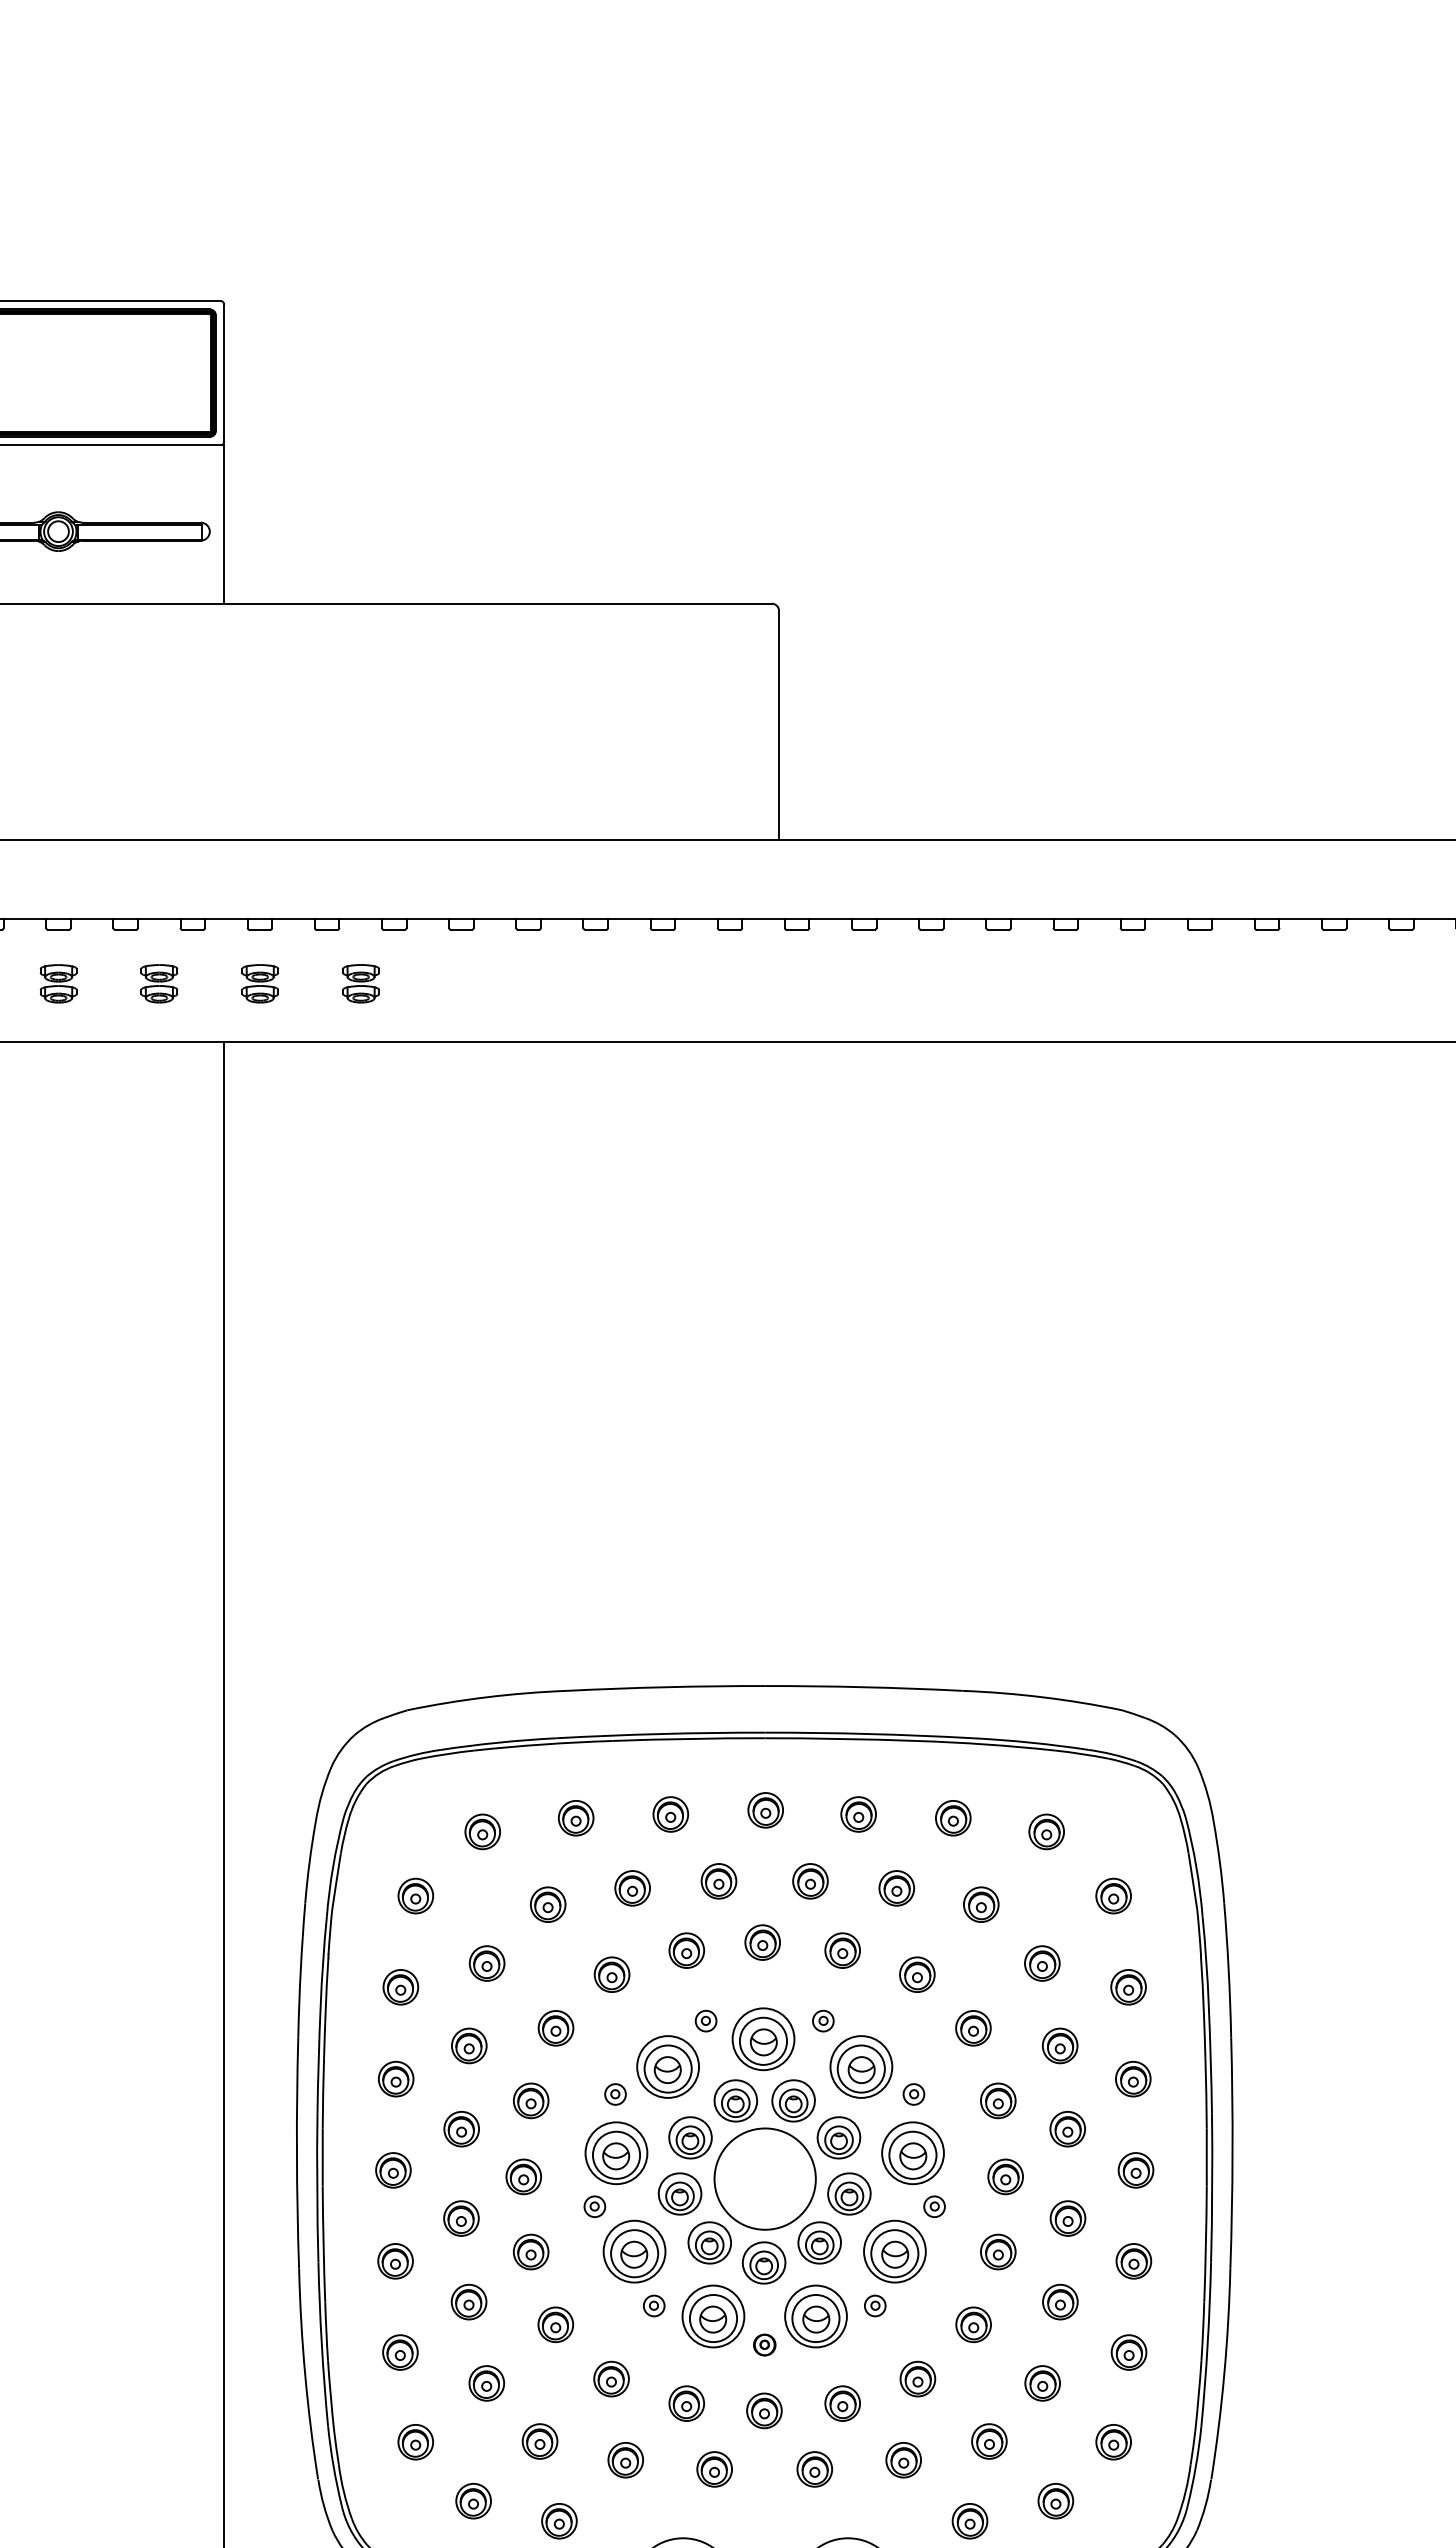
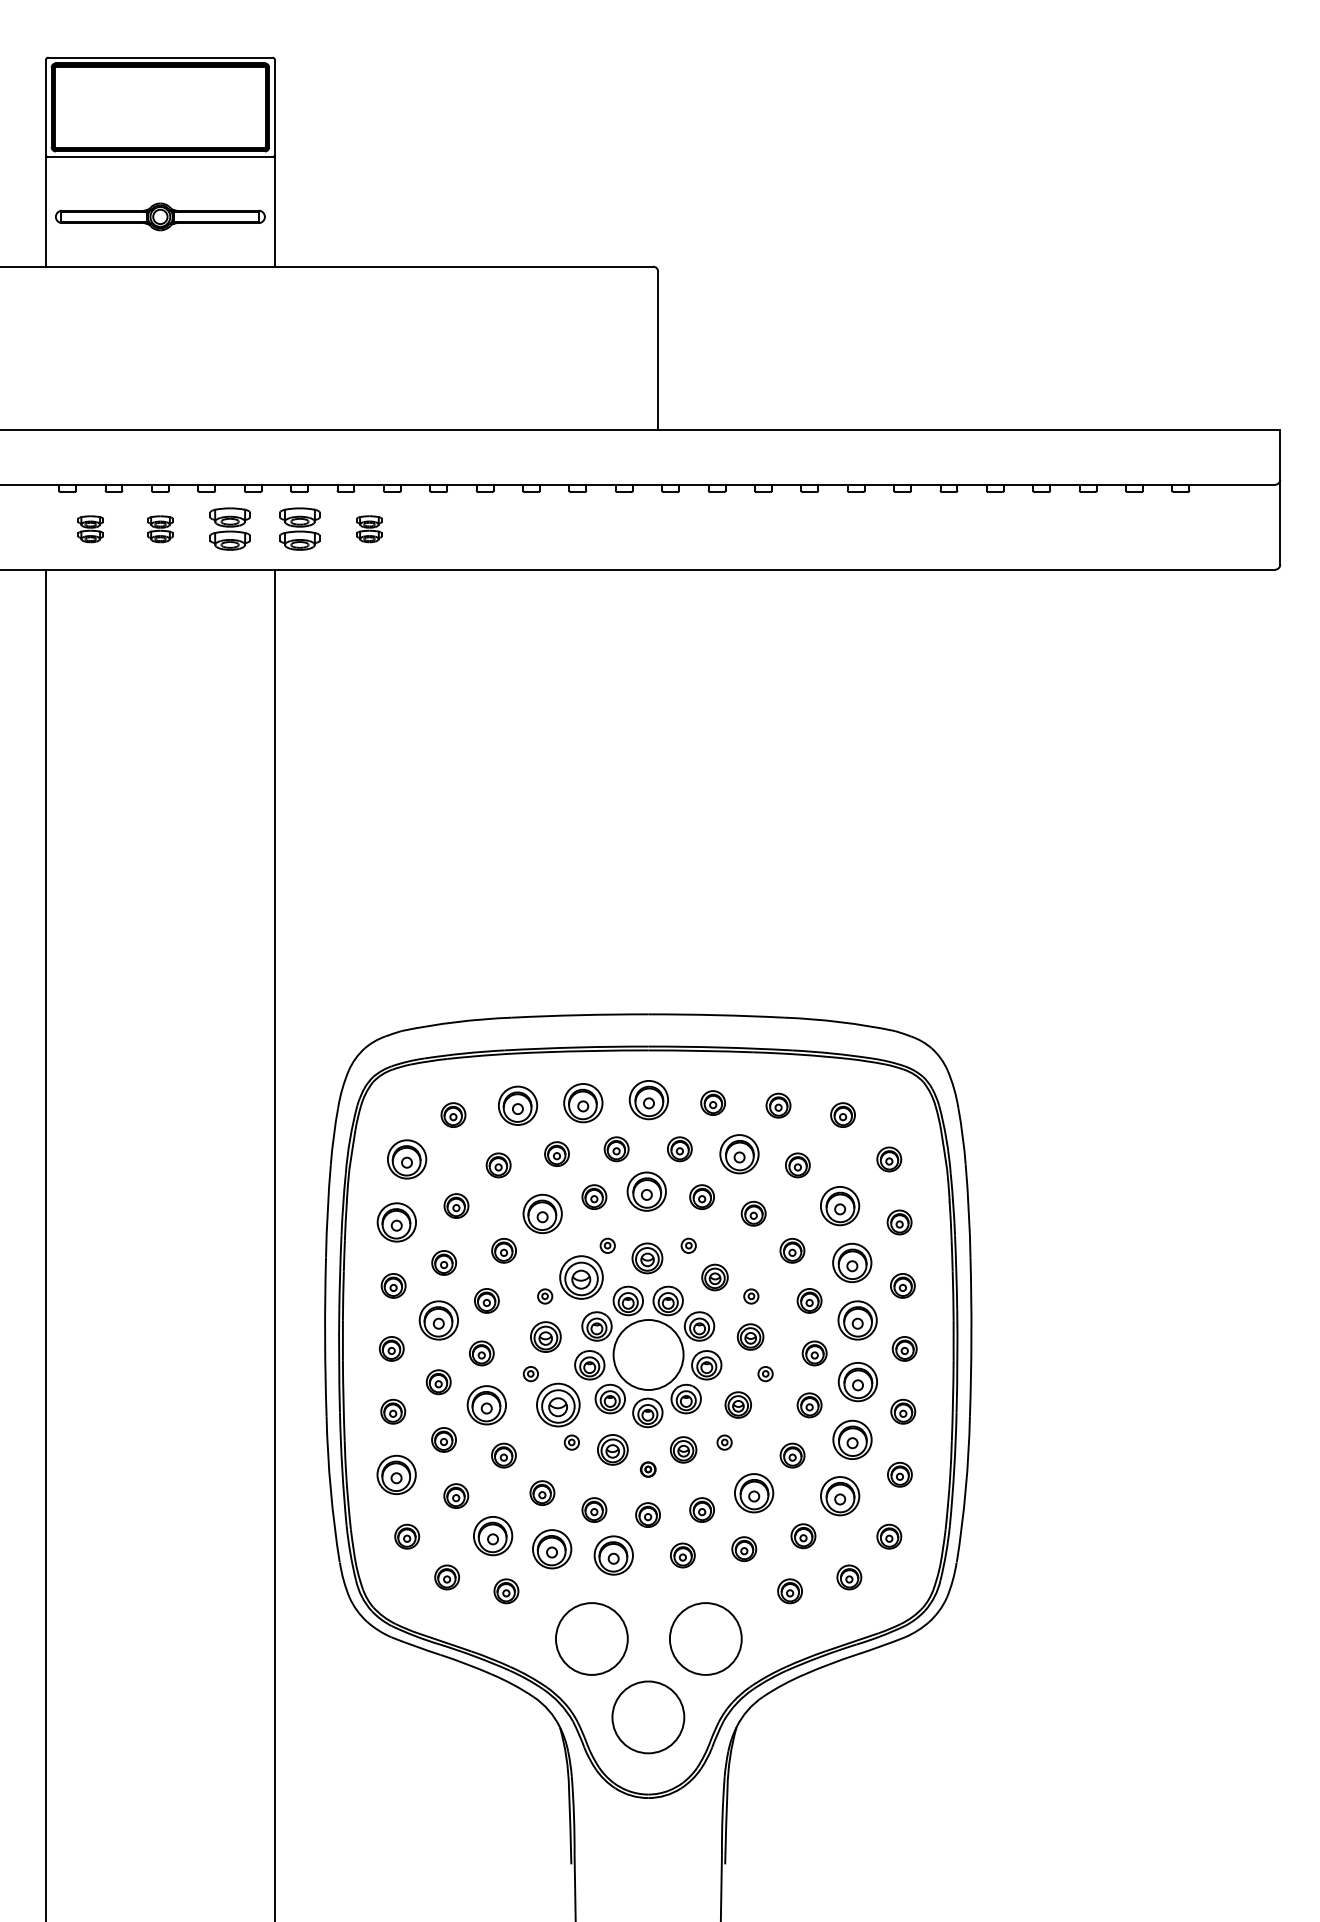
part: (158, 984) -> (229, 529), size x1.6
part: (259, 984) -> (299, 529), size x1.6
part: (765, 1810) -> (648, 1100), size x1.6
part: (670, 1813) -> (583, 1102), size x1.6
part: (575, 1817) -> (517, 1105), size x1.6
part: (896, 1887) -> (739, 1153), size x1.6
part: (416, 1896) -> (407, 1159), size x1.6
part: (762, 1942) -> (646, 1191), size x1.6
part: (1041, 1962) -> (839, 1205), size x1.6
part: (611, 1974) -> (542, 1213), size x1.6
part: (400, 1987) -> (396, 1222), size x1.6
part: (763, 2039) -> (647, 1258), size x0.7
part: (1060, 2045) -> (852, 1262), size x1.6
part: (860, 2066) -> (714, 1277), size x0.6
part: (461, 2129) -> (438, 1320), size x1.6
part: (1067, 2129) -> (857, 1320), size x1.6
part: (615, 2152) -> (545, 1336), size x0.7
part: (912, 2152) -> (750, 1336), size x0.6
part: (1067, 2218) -> (857, 1382), size x1.6
part: (895, 2250) -> (738, 1404), size x0.6
part: (530, 2252) -> (486, 1405), size x1.6
part: (1060, 2301) -> (852, 1439), size x1.6
part: (712, 2315) -> (612, 1449), size x0.7
part: (815, 2315) -> (683, 1449), size x0.6
part: (400, 2352) -> (396, 1474), size x1.6
part: (917, 2378) -> (753, 1492), size x1.6
part: (1043, 2382) -> (840, 1495), size x1.6
part: (539, 2441) -> (492, 1536), size x1.6
part: (626, 2459) -> (552, 1548), size x1.6
part: (714, 2469) -> (613, 1555), size x1.6

